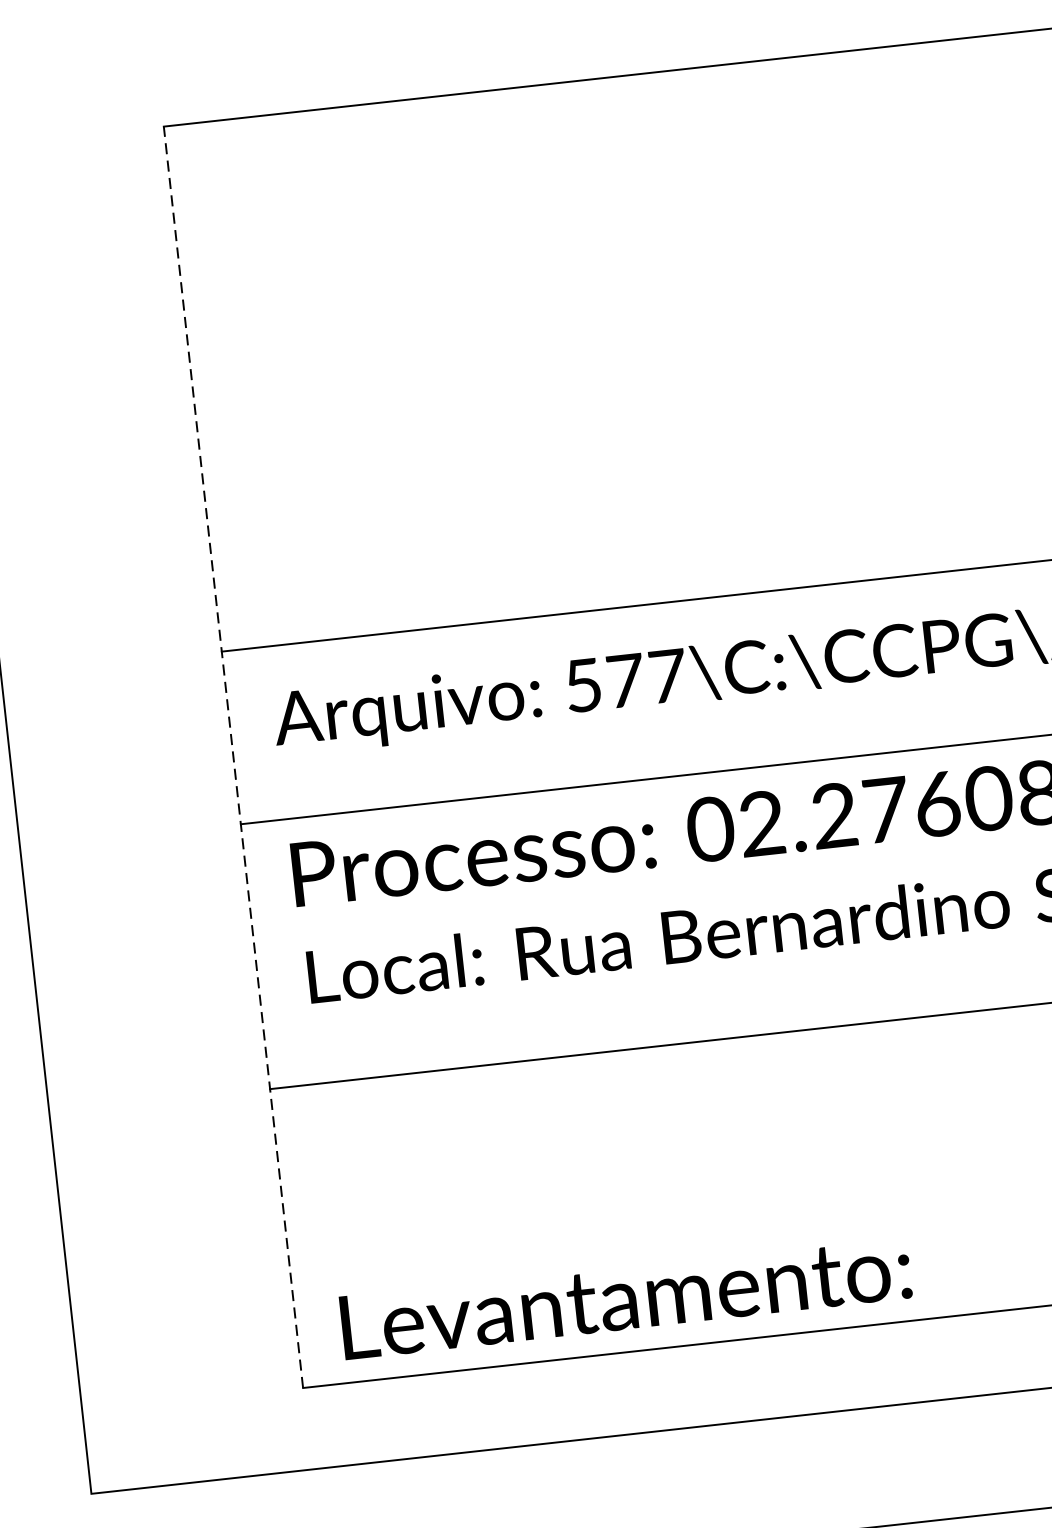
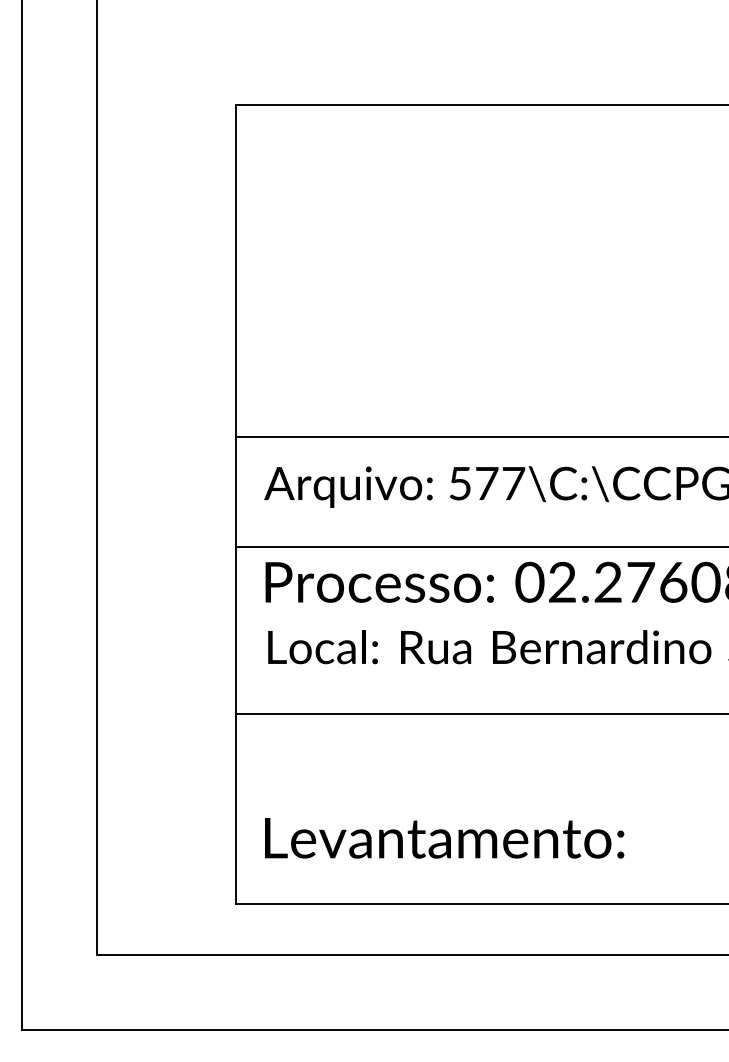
line: (233, 755) -> (236, 503), dashed -> solid
text: (625, 1297) -> (444, 838), moved

